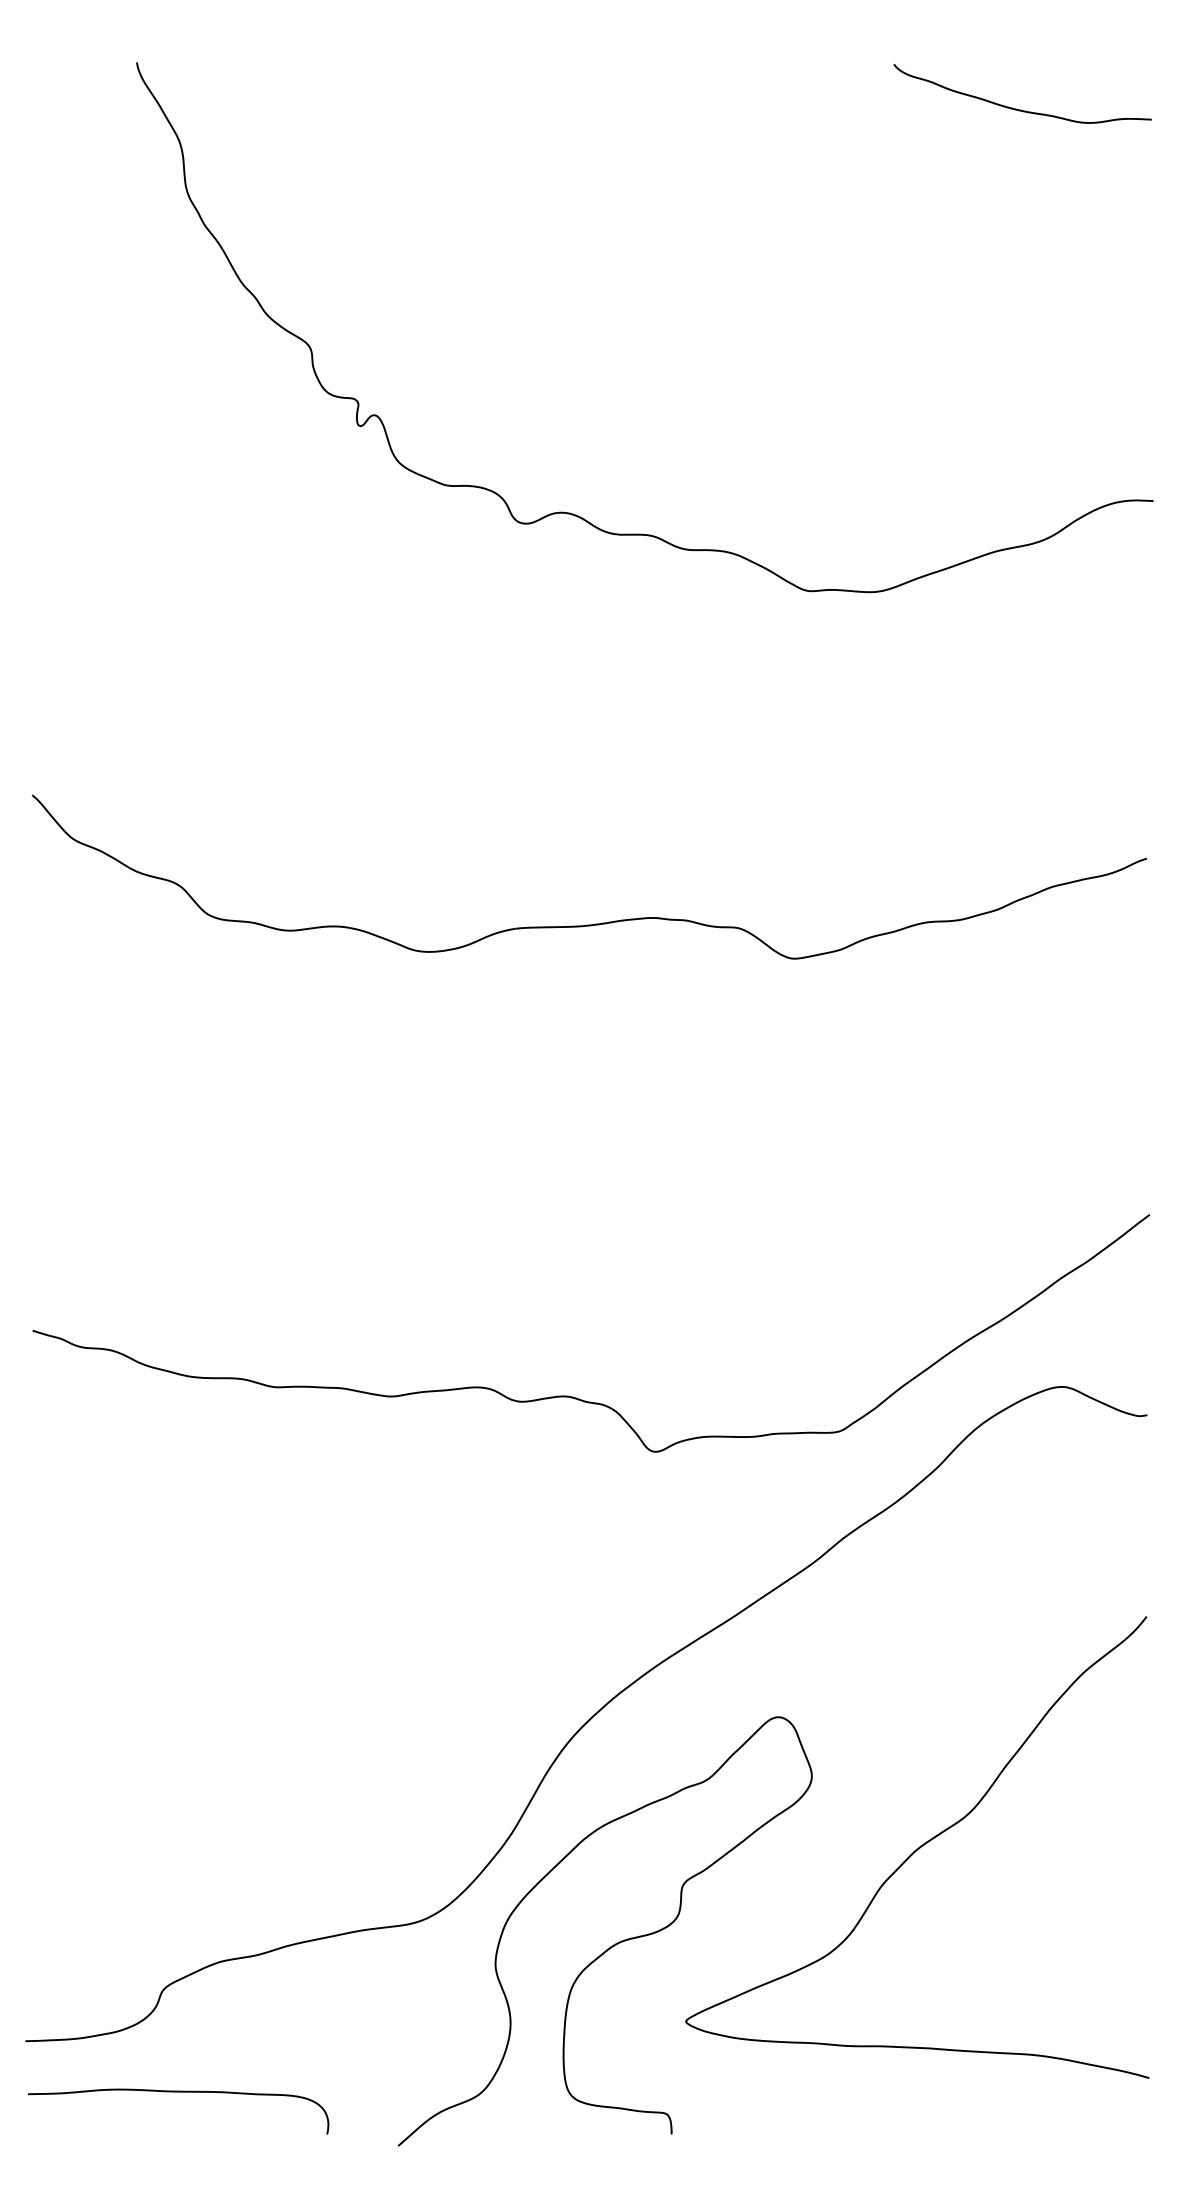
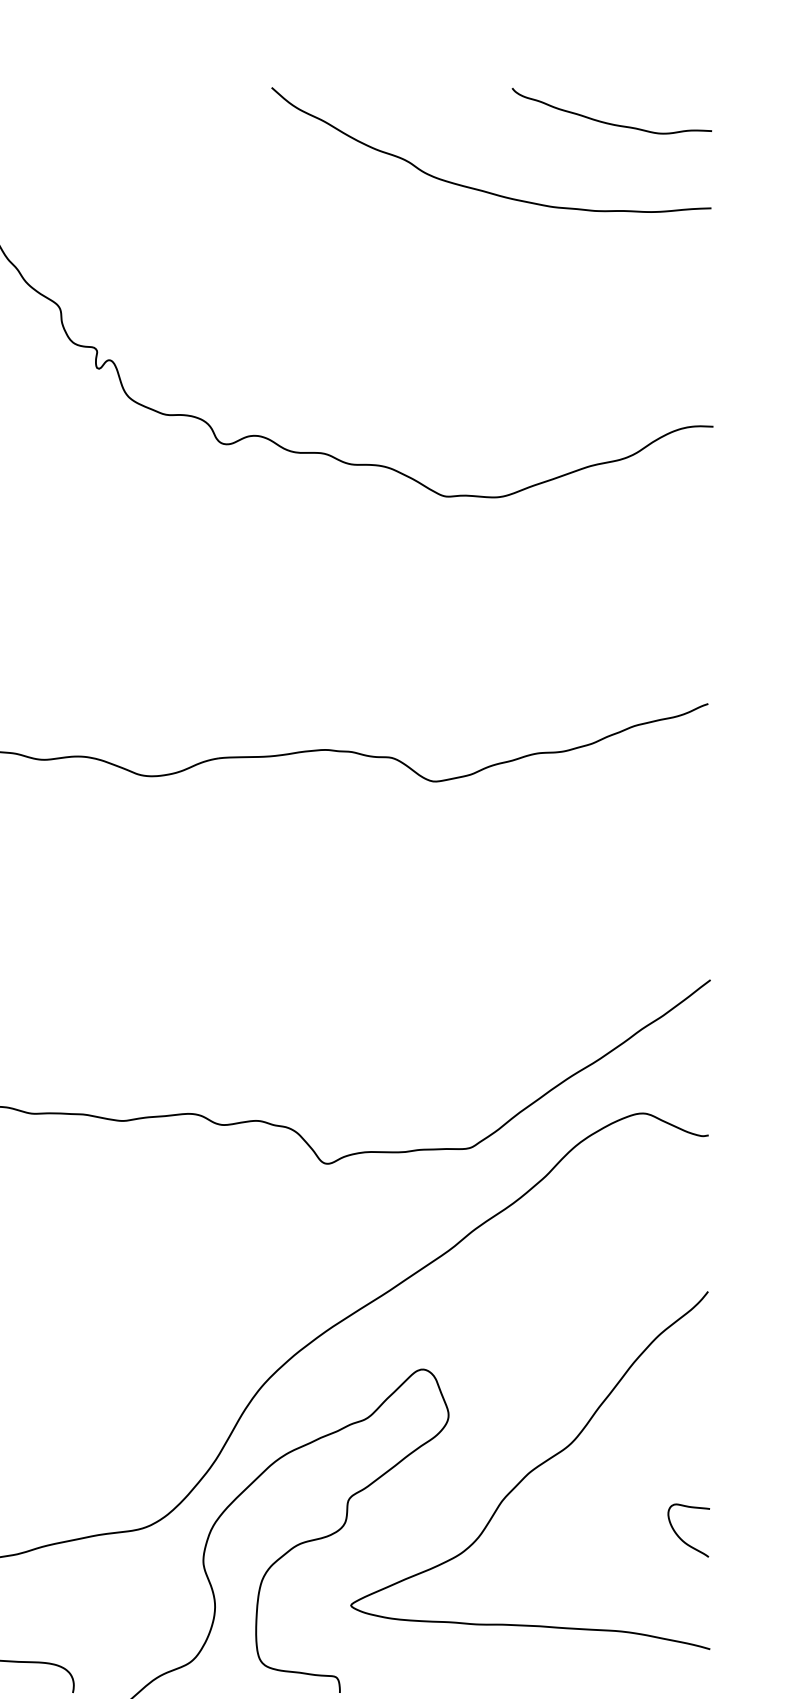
curve: (851, 194) -> (479, 189), added
curve: (1111, 1934) -> (680, 1537), added

